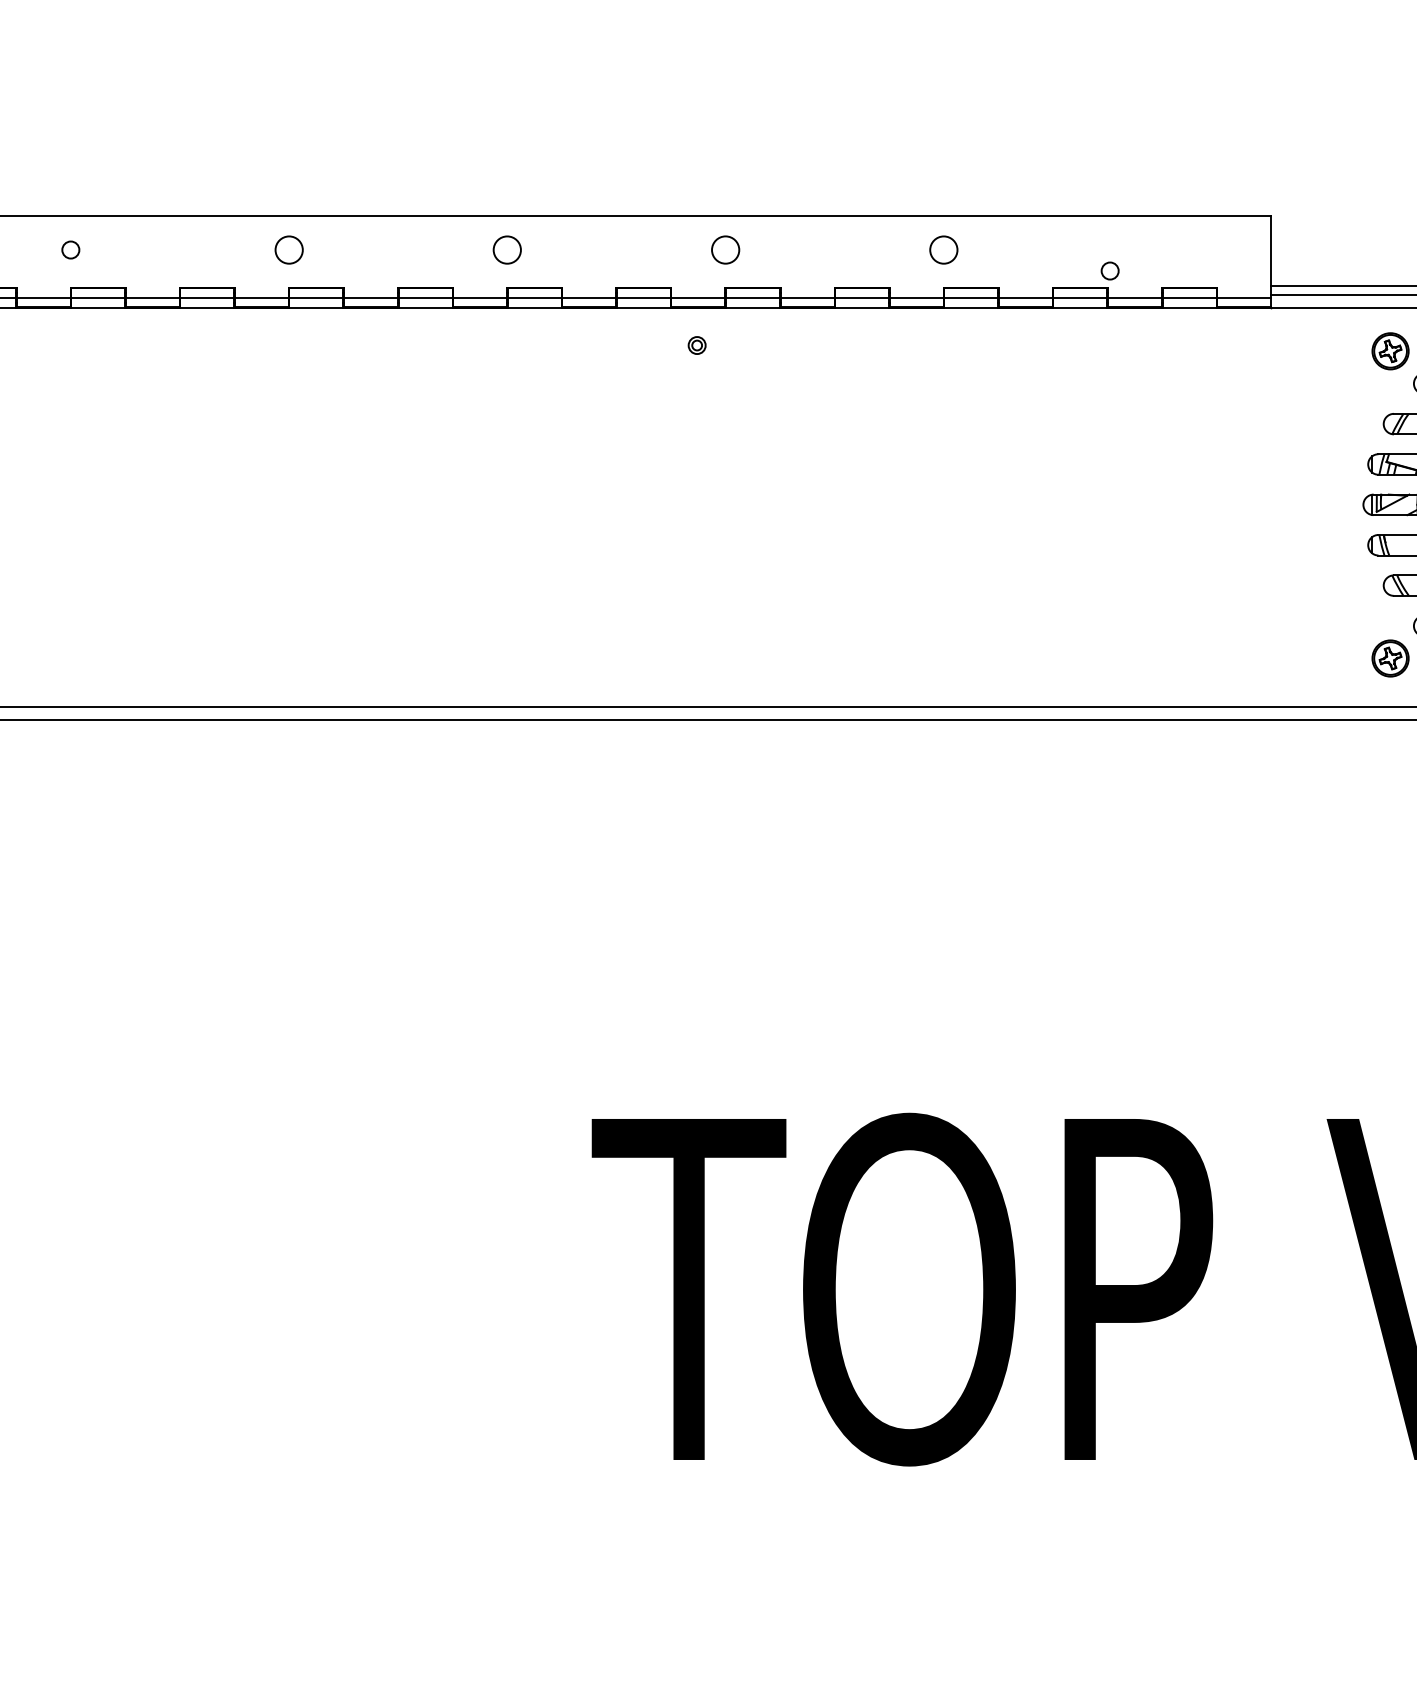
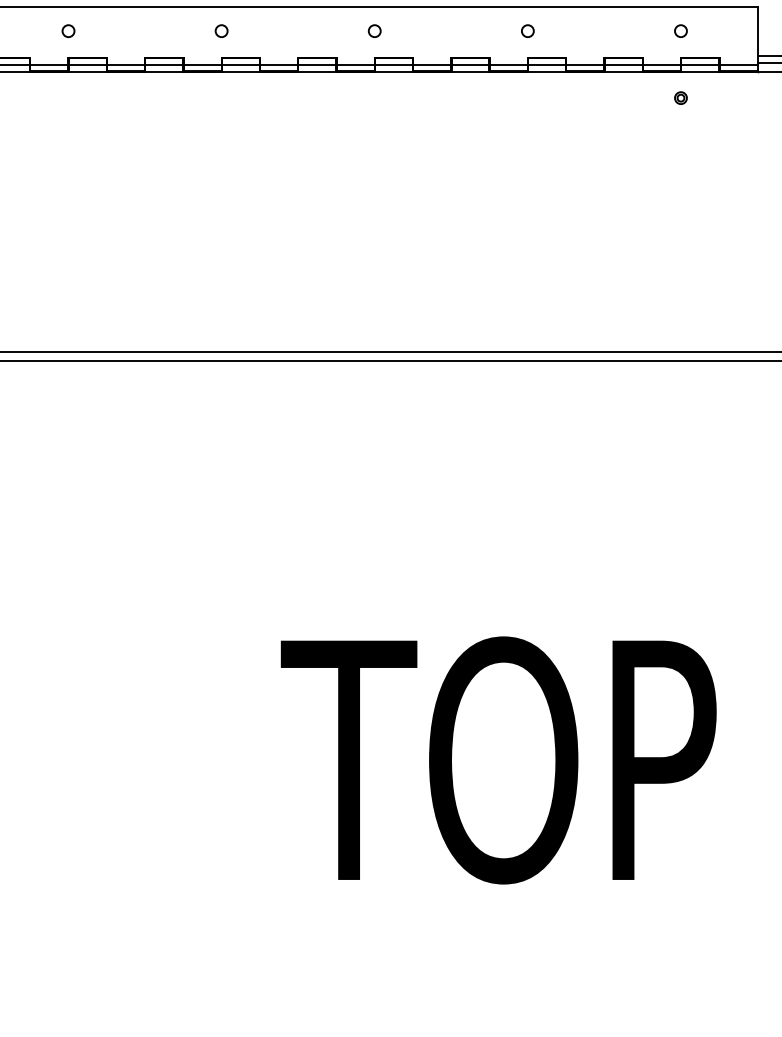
circle: (288, 249) -> (68, 30), size x0.62
circle: (507, 249) -> (221, 30), size x0.62
circle: (725, 249) -> (374, 30), size x0.62
circle: (943, 249) -> (527, 30), size x0.62
circle: (1109, 270) -> (680, 30), moved
part: (696, 345) -> (680, 98), moved

